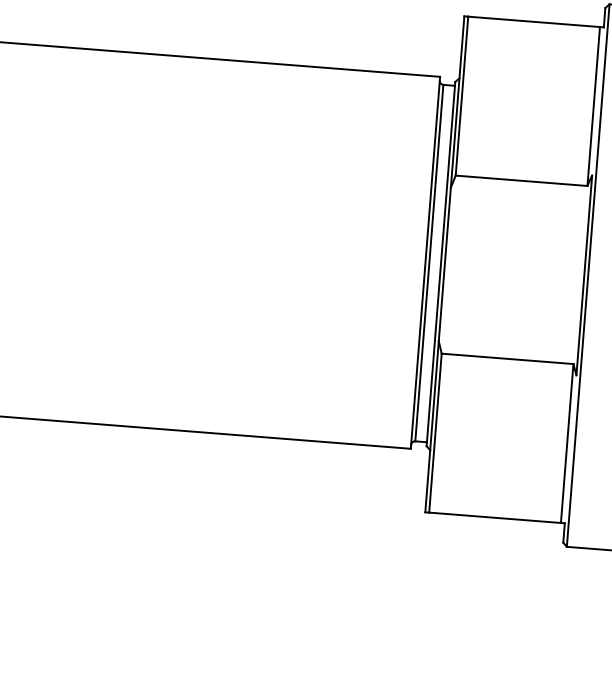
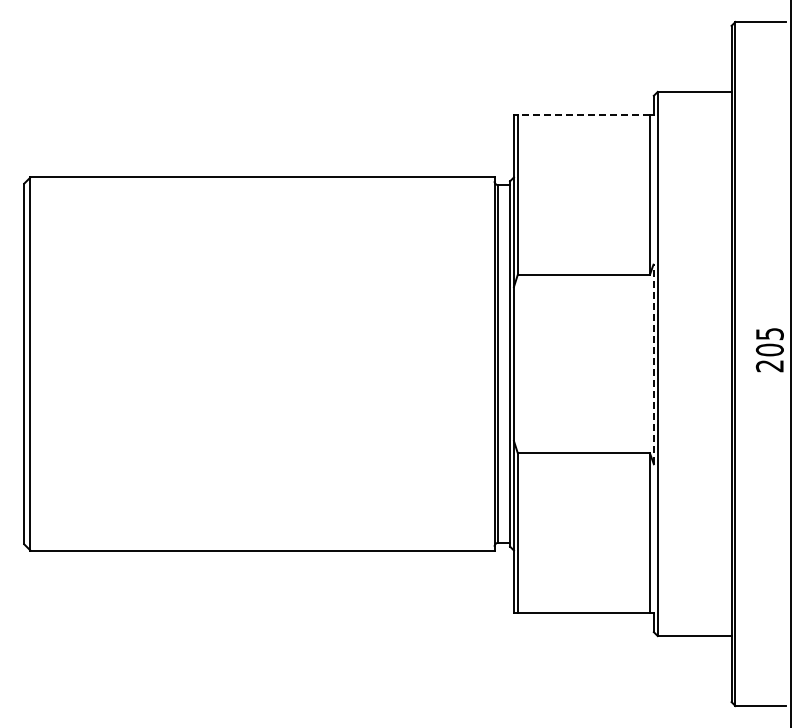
line: (533, 22) -> (583, 115), solid -> dashed
line: (583, 274) -> (653, 363), solid -> dashed

